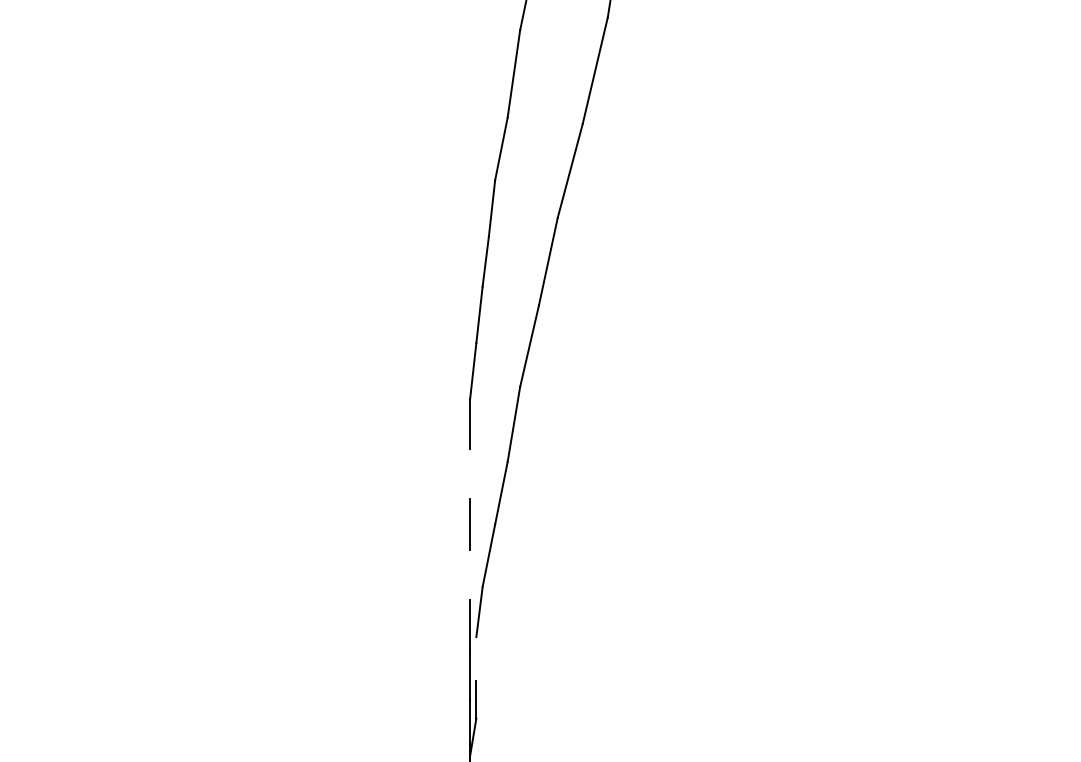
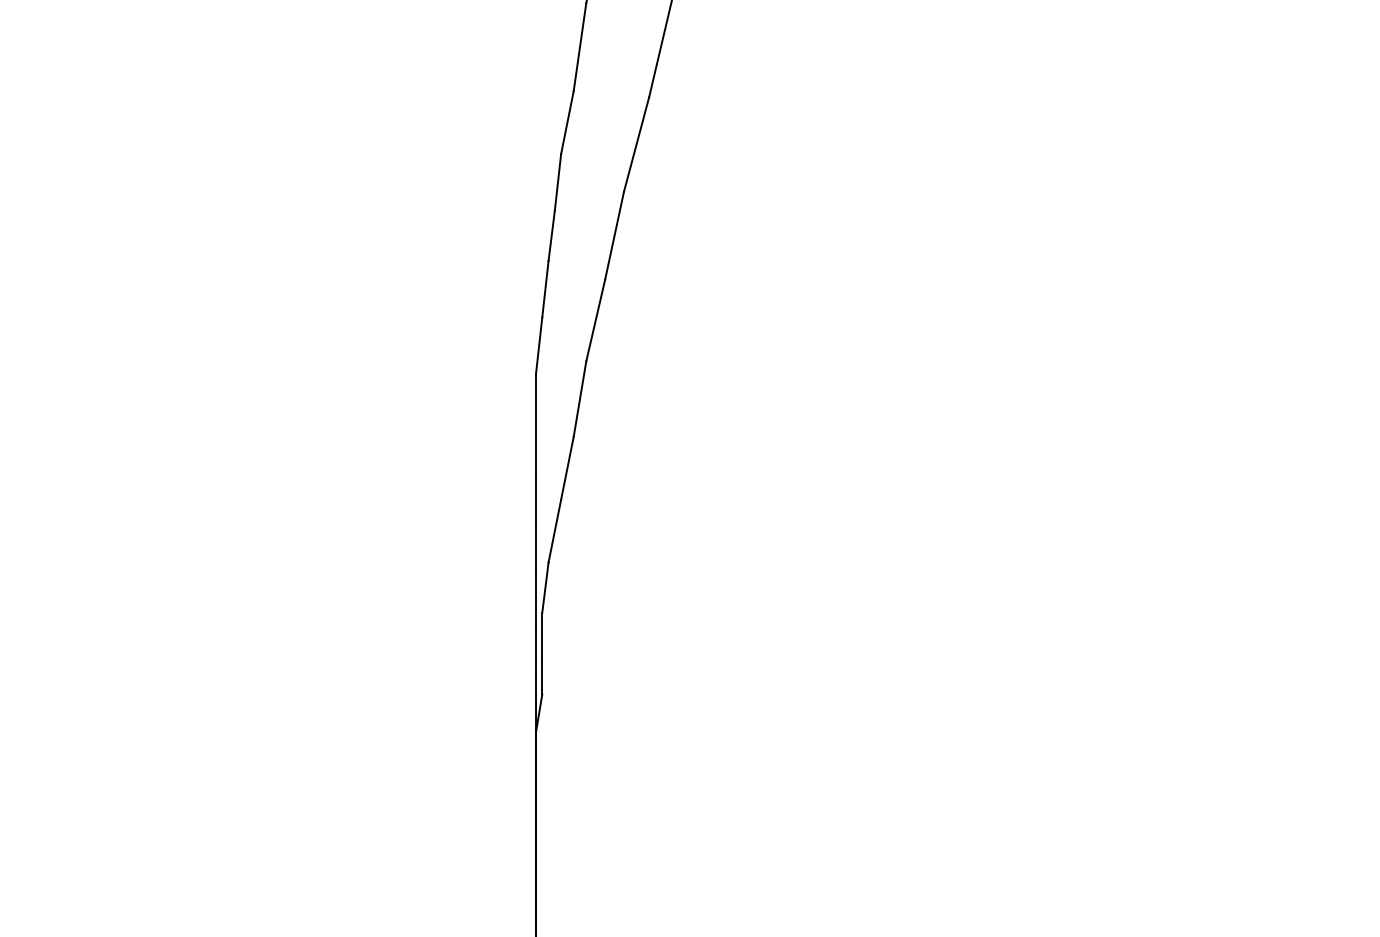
line: (470, 474) -> (536, 449), added
line: (470, 574) -> (536, 549), added
line: (476, 658) -> (542, 634), added

